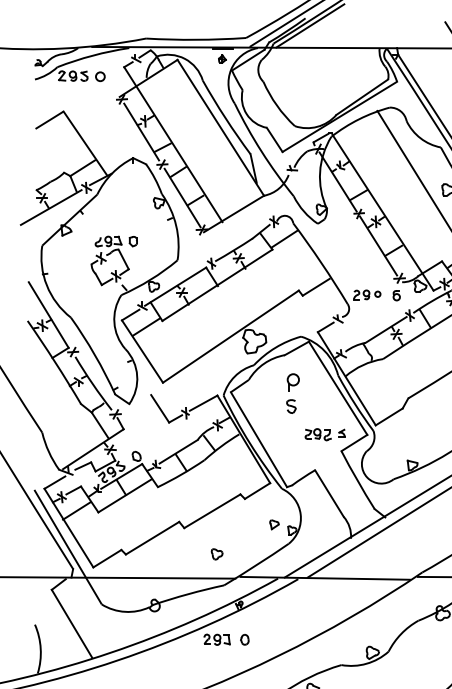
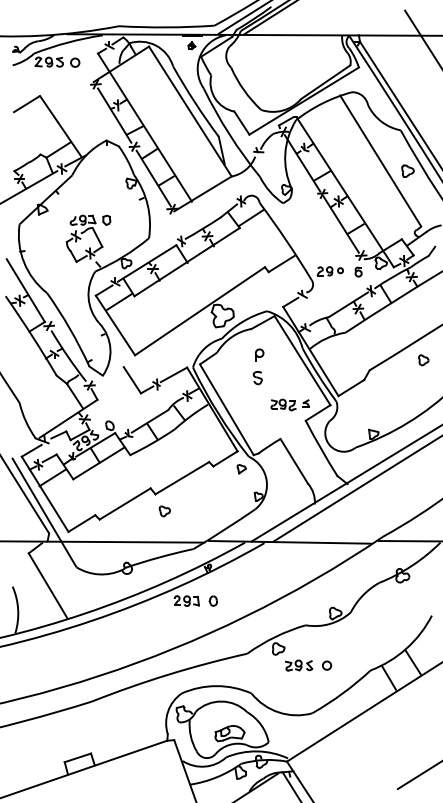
part: (293, 381) -> (259, 354), size x0.71
part: (274, 525) -> (241, 469), moved
part: (216, 554) -> (164, 511), moved

